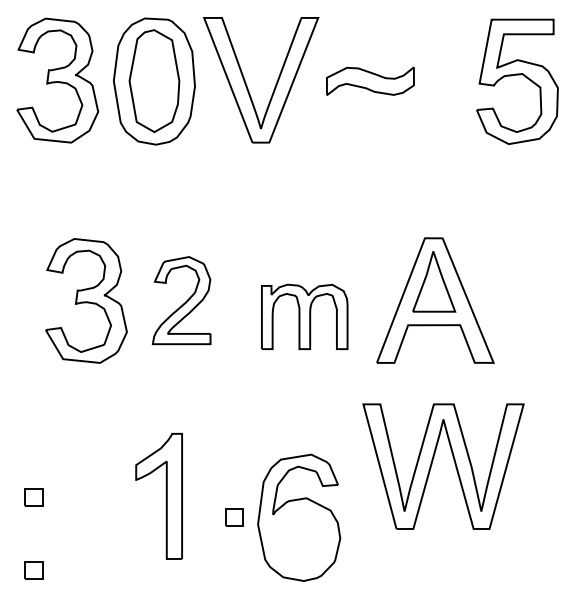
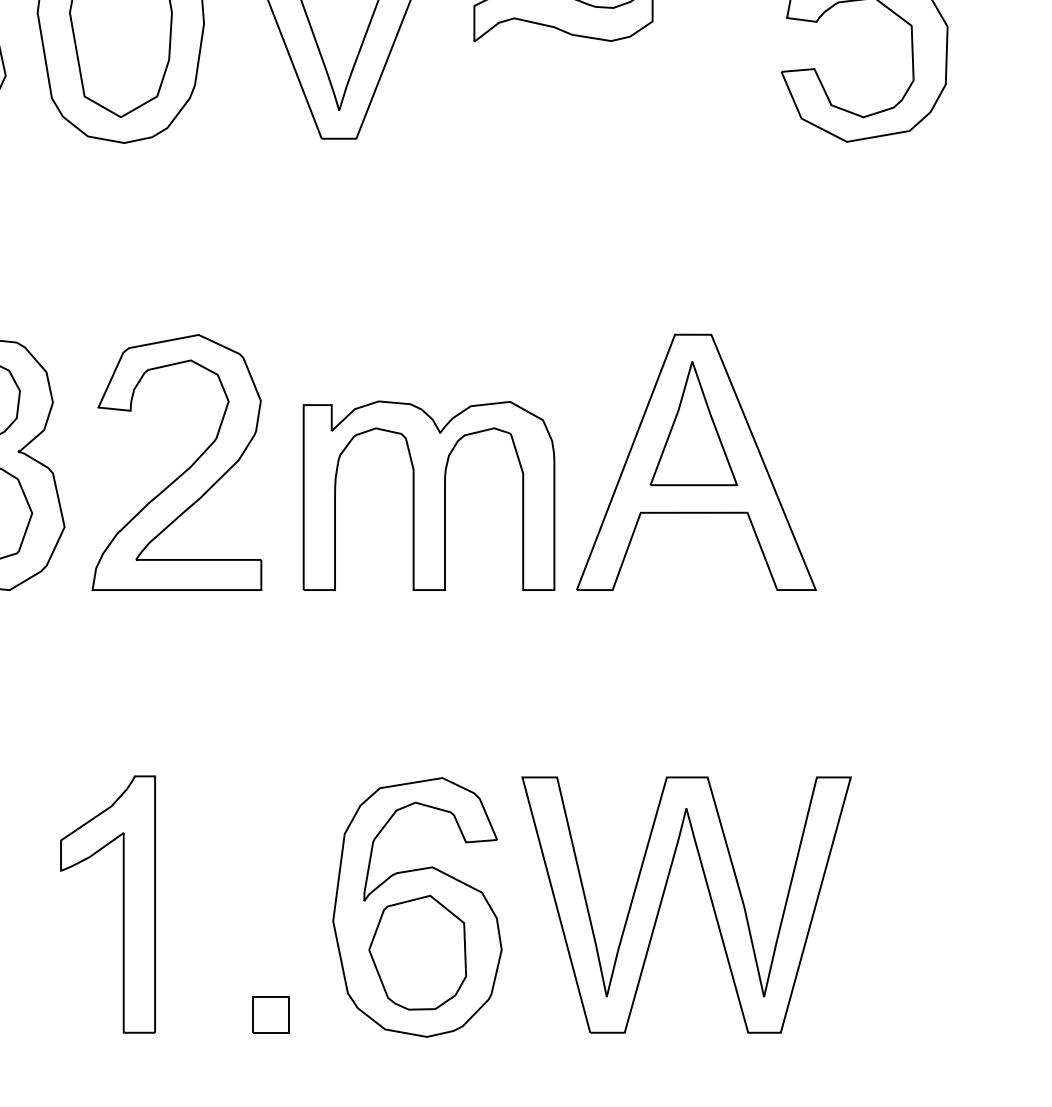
part: (181, 300) -> (176, 462), size x1.43
part: (304, 316) -> (428, 494), size x1.43
part: (433, 461) -> (666, 894), moved
part: (165, 496) -> (121, 904), moved
part: (234, 517) -> (270, 1015), moved
part: (299, 539) -> (418, 951), added

